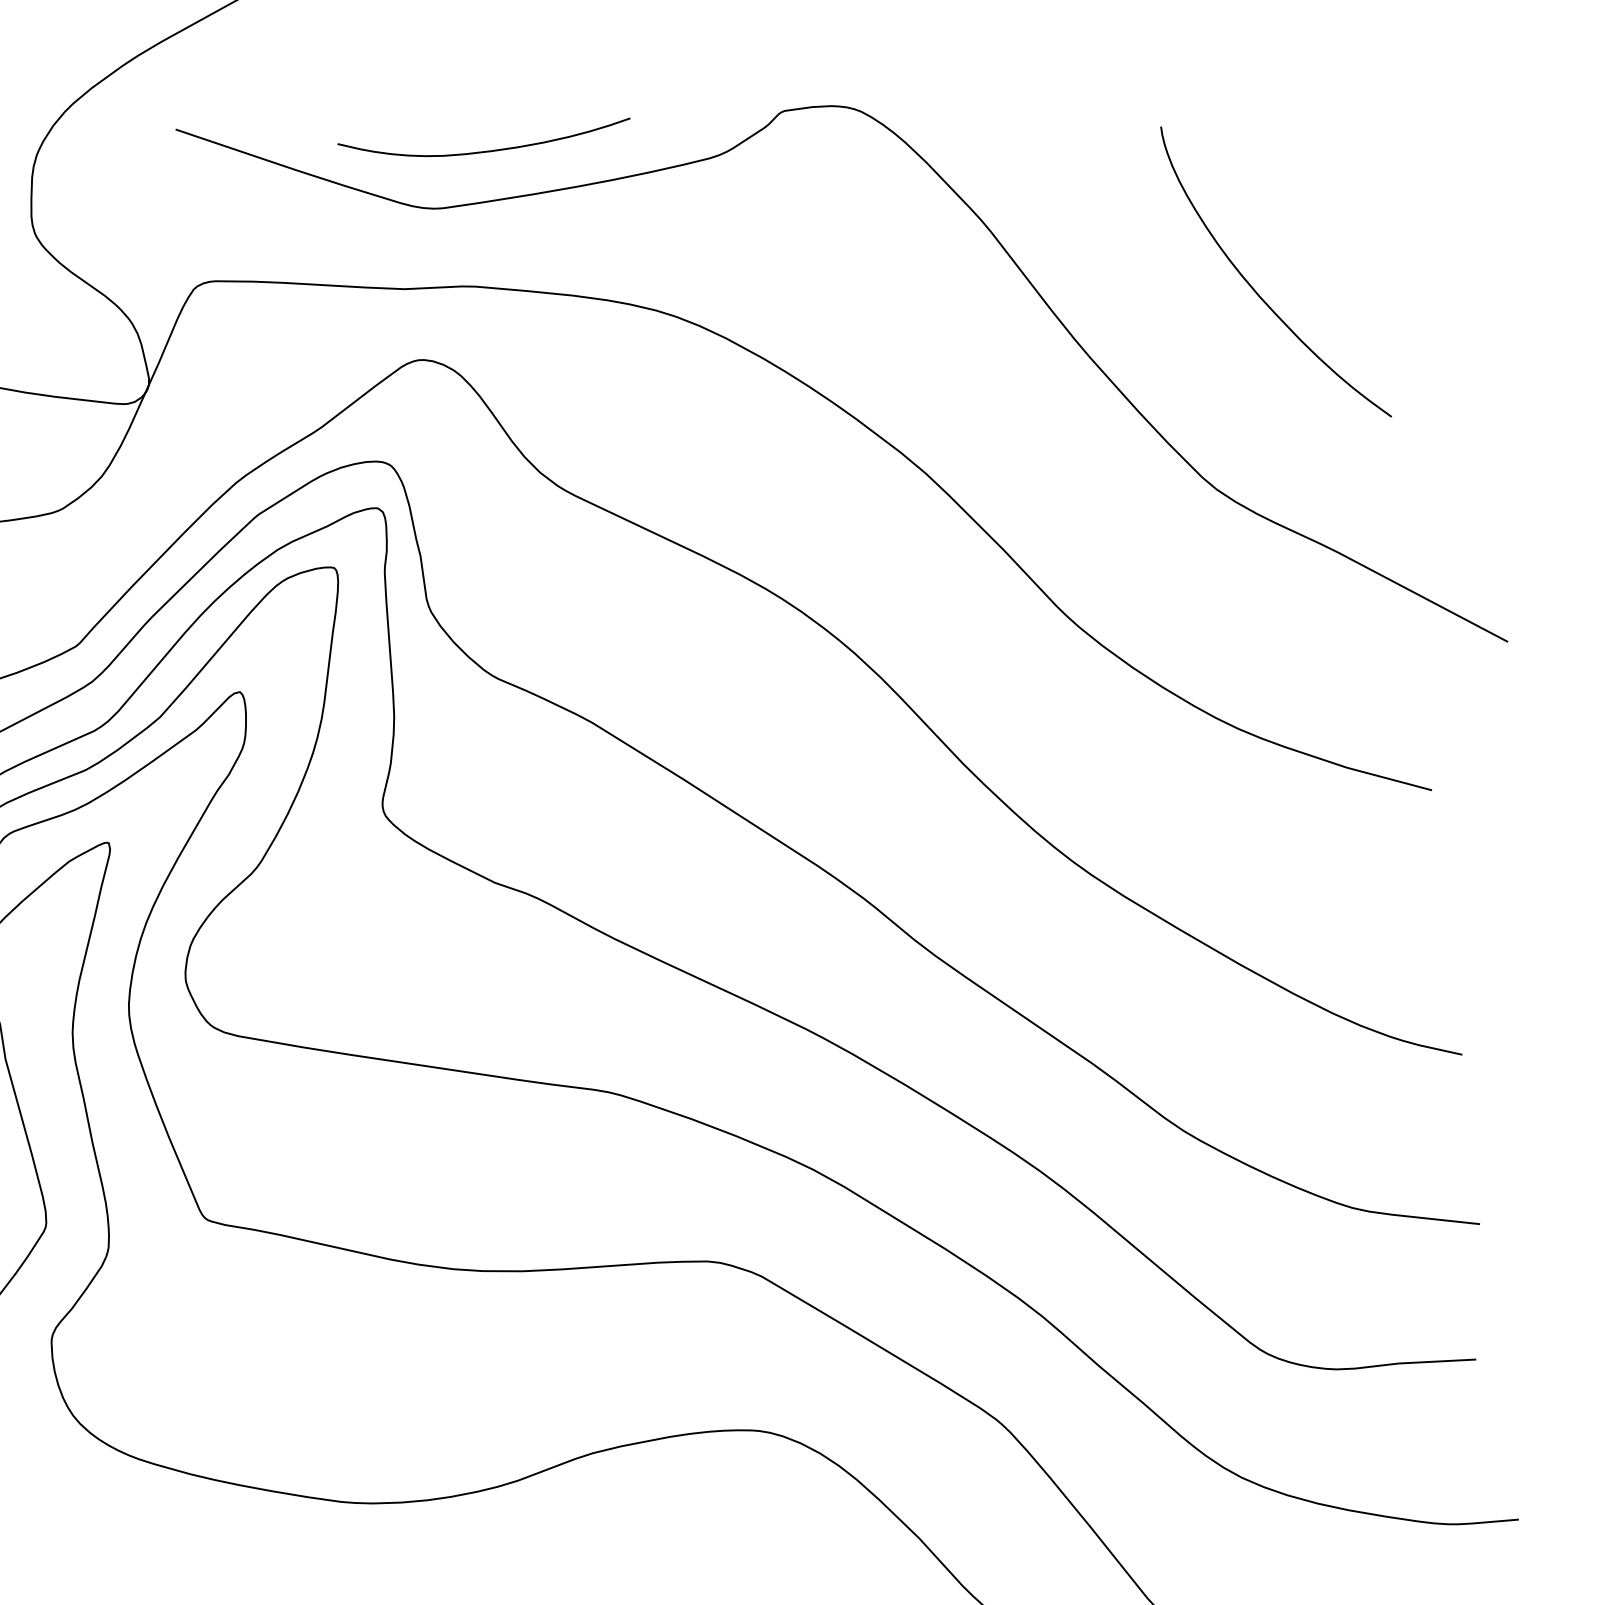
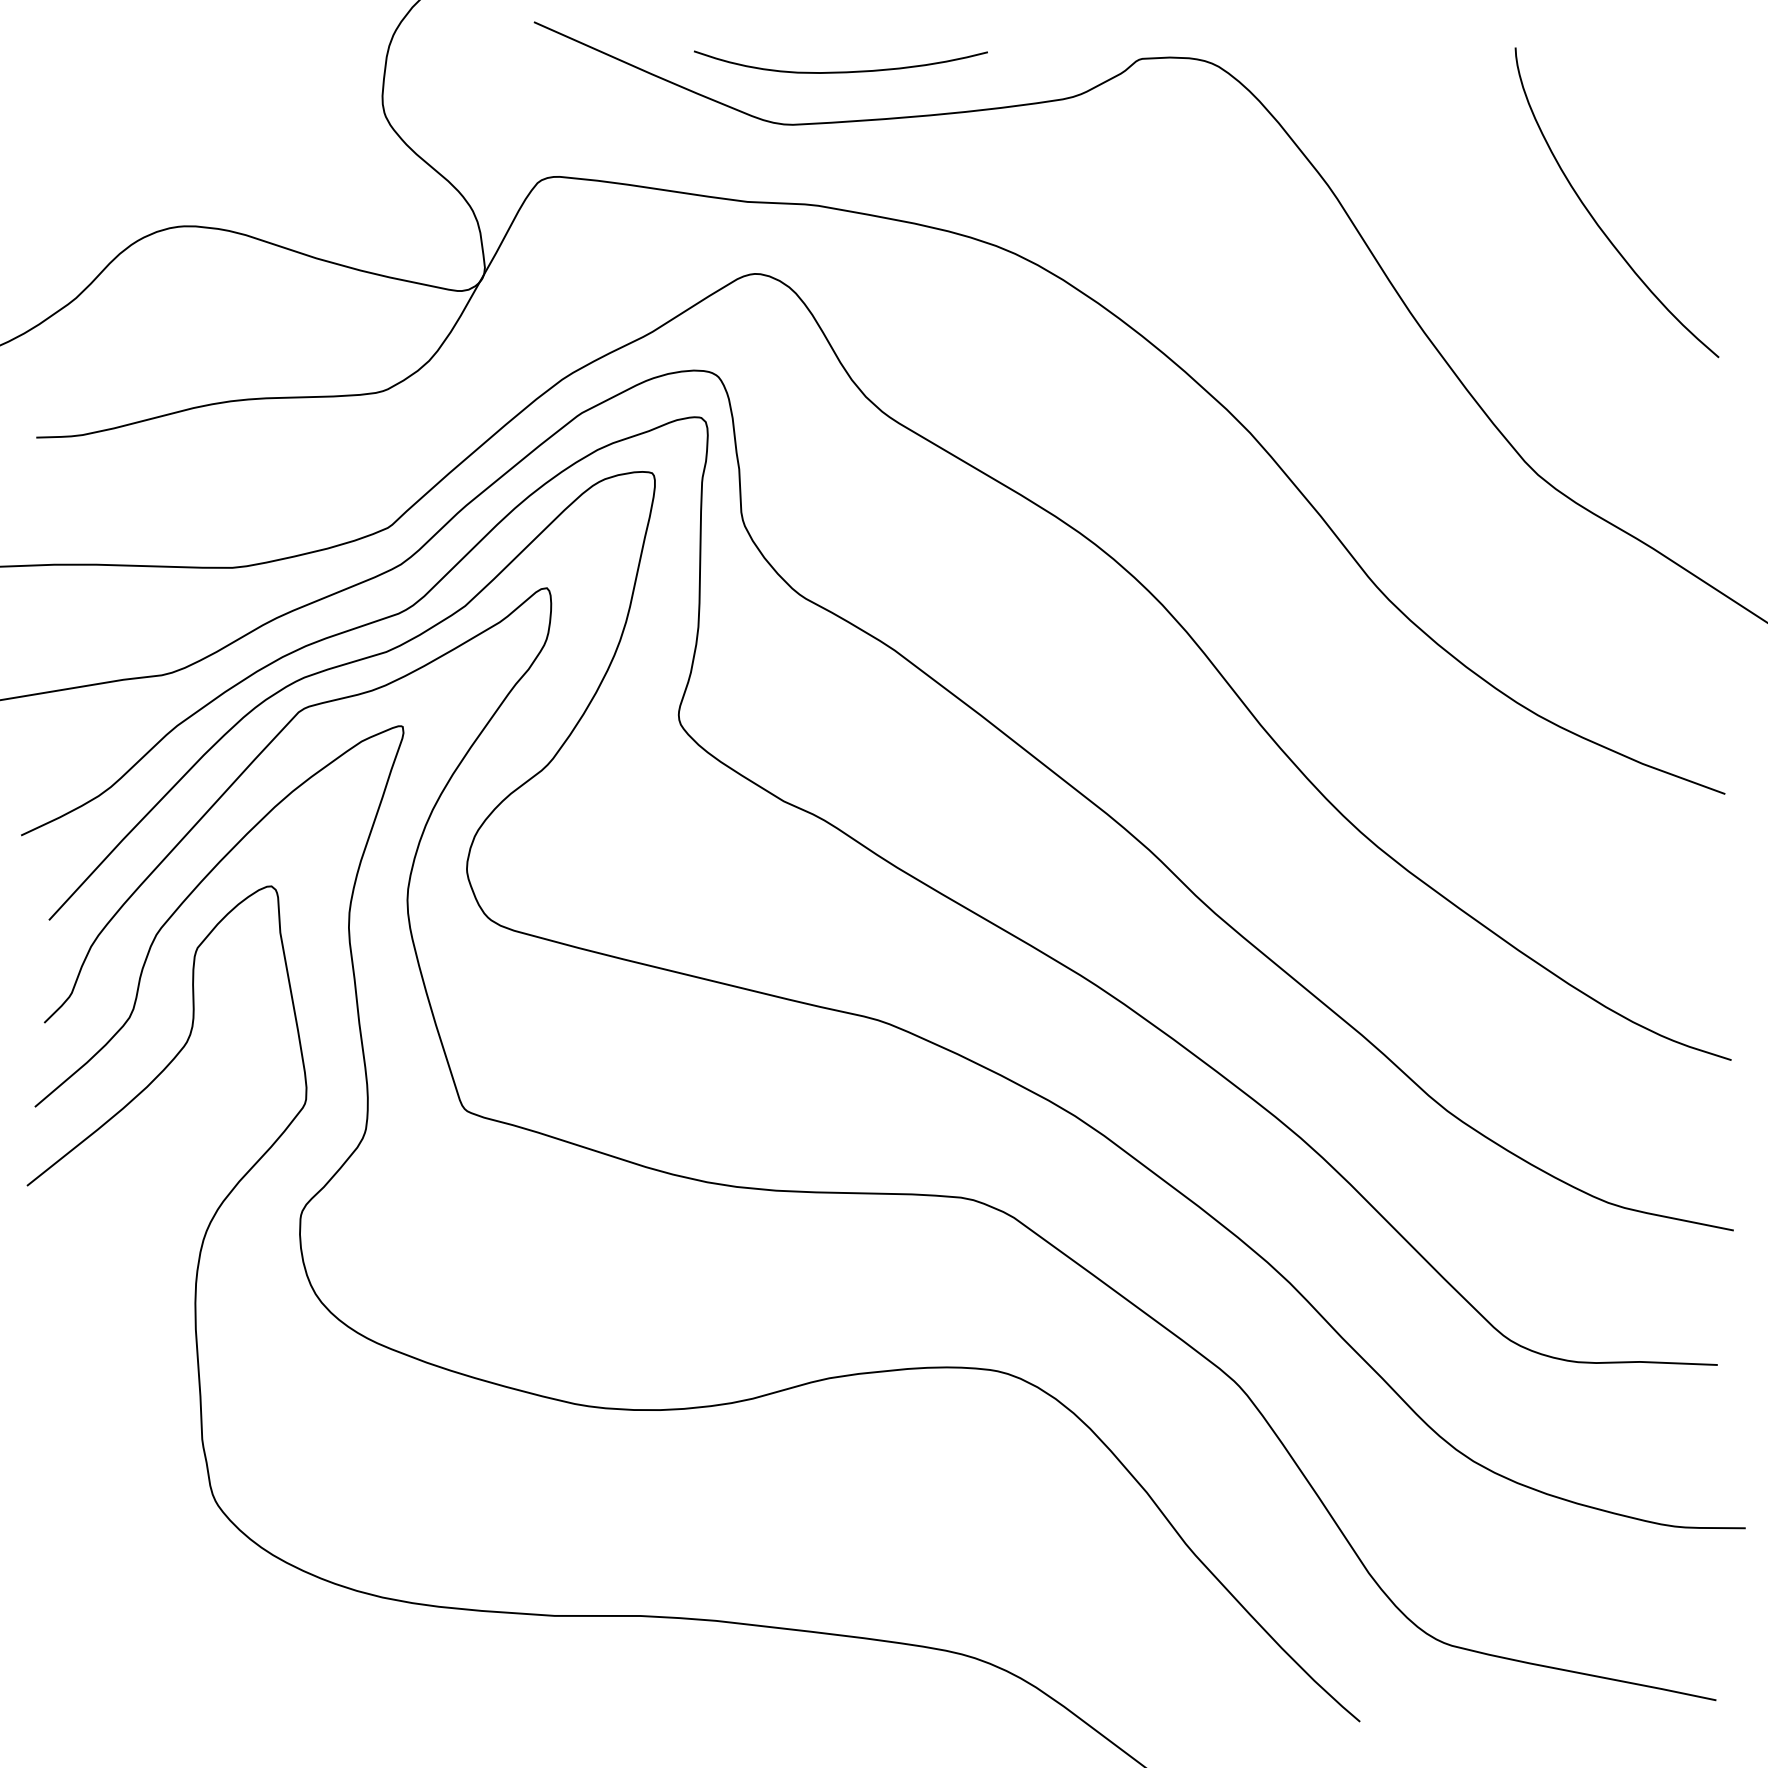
curve: (1256, 290) -> (1595, 219), moved

